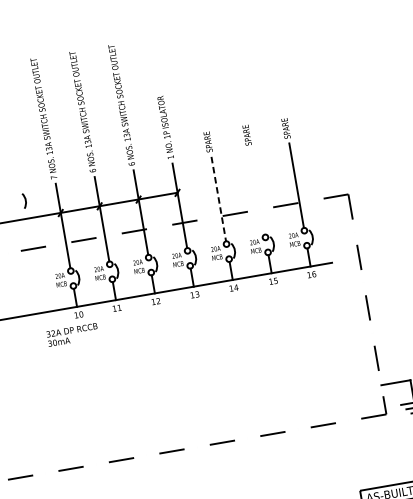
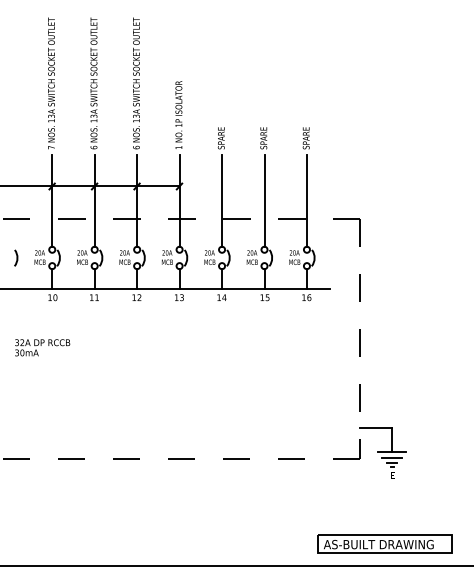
line: (257, 192) -> (264, 200), added
line: (219, 199) -> (222, 201), dashed -> solid
arc: (24, 200) -> (16, 257), moved
text: (72, 334) -> (42, 347), moved

